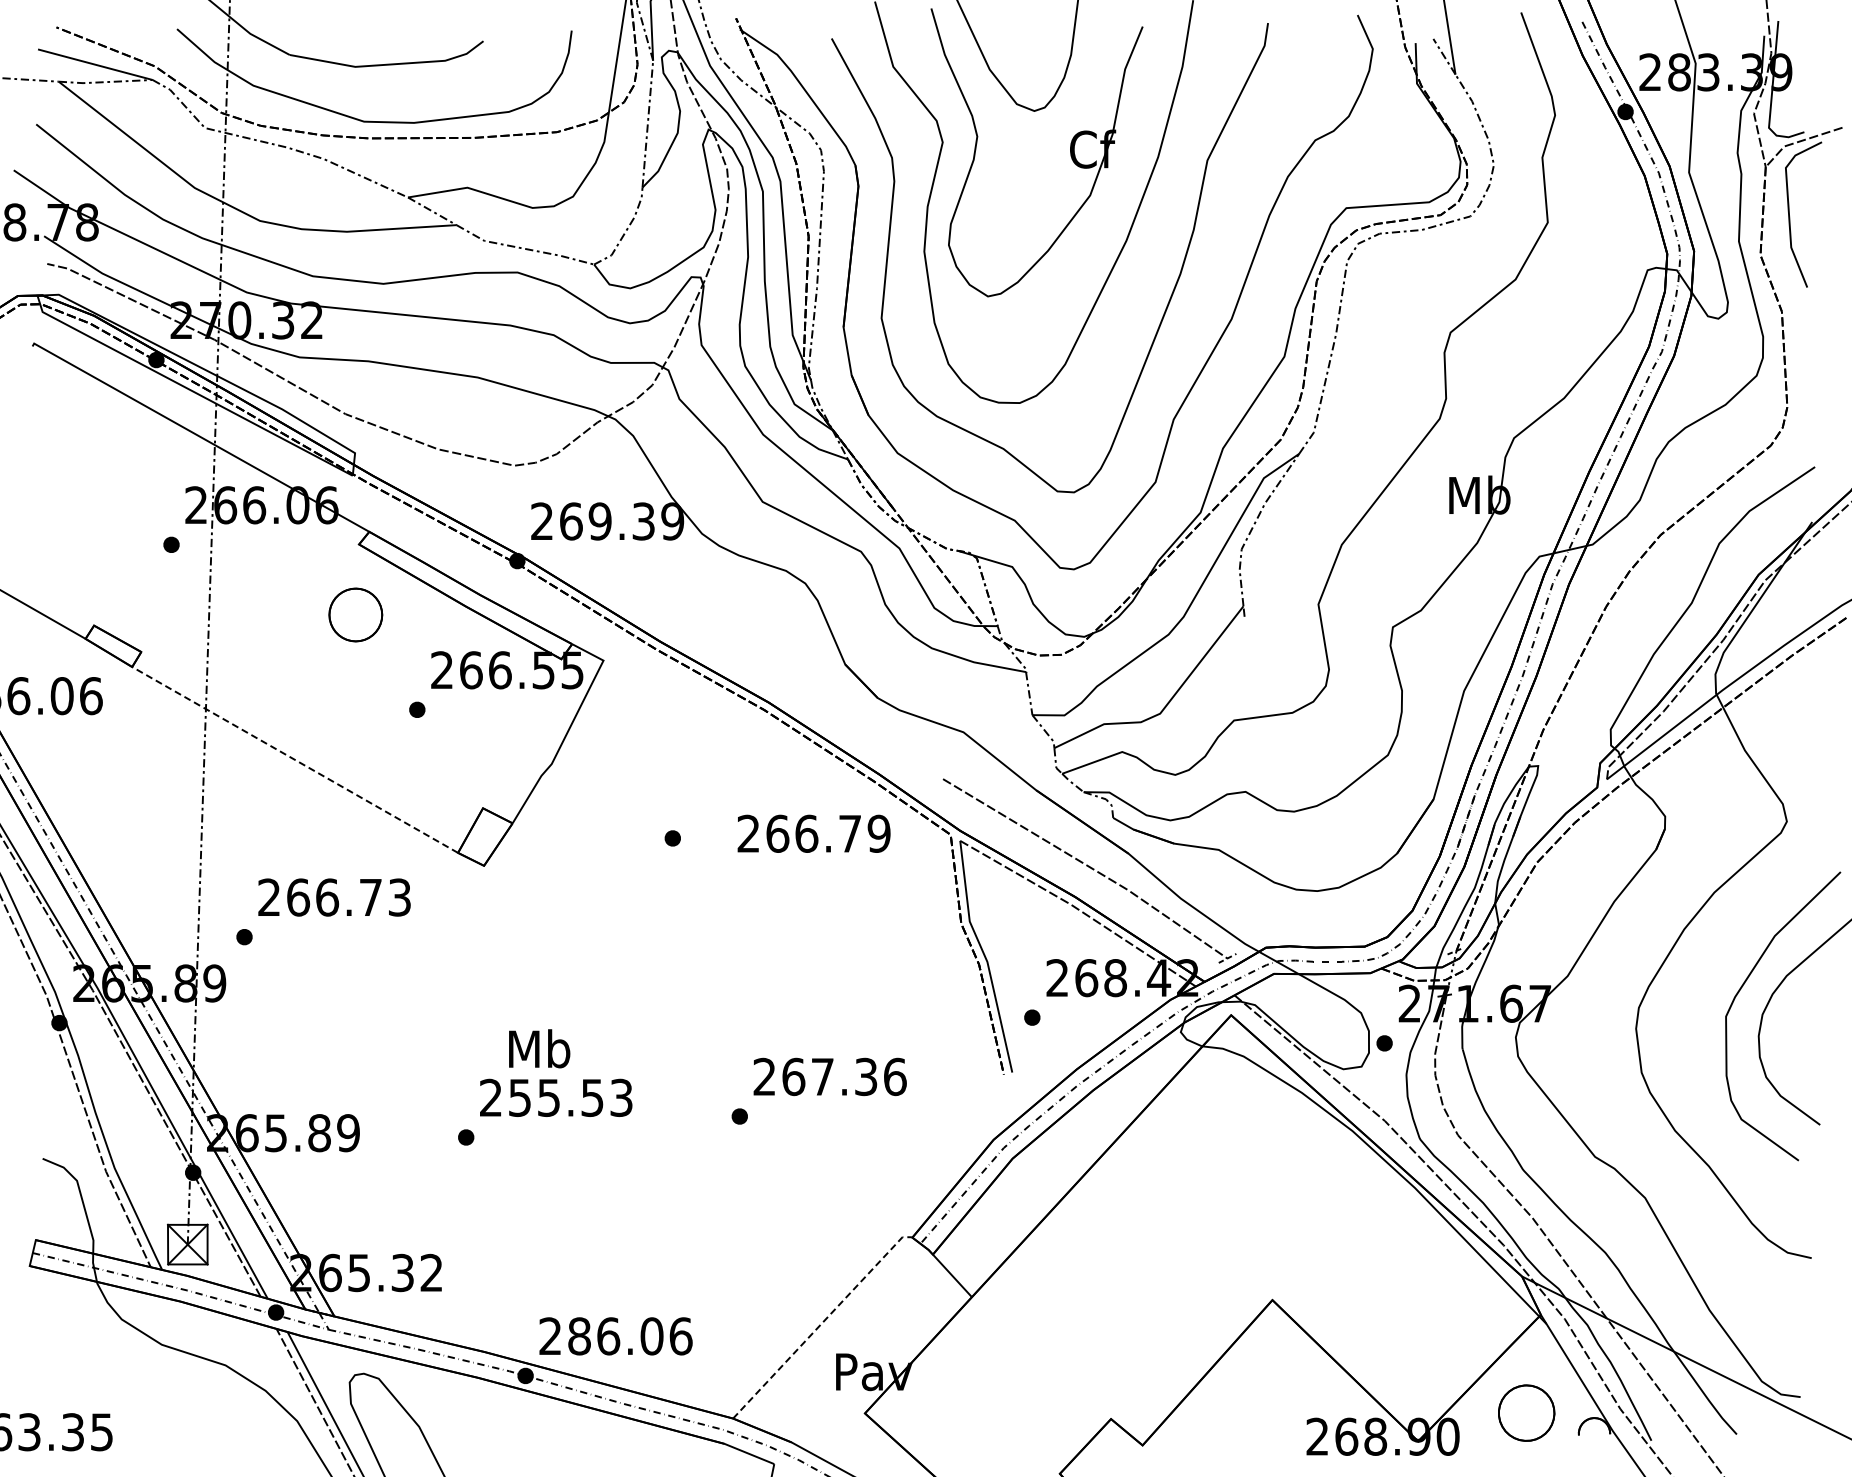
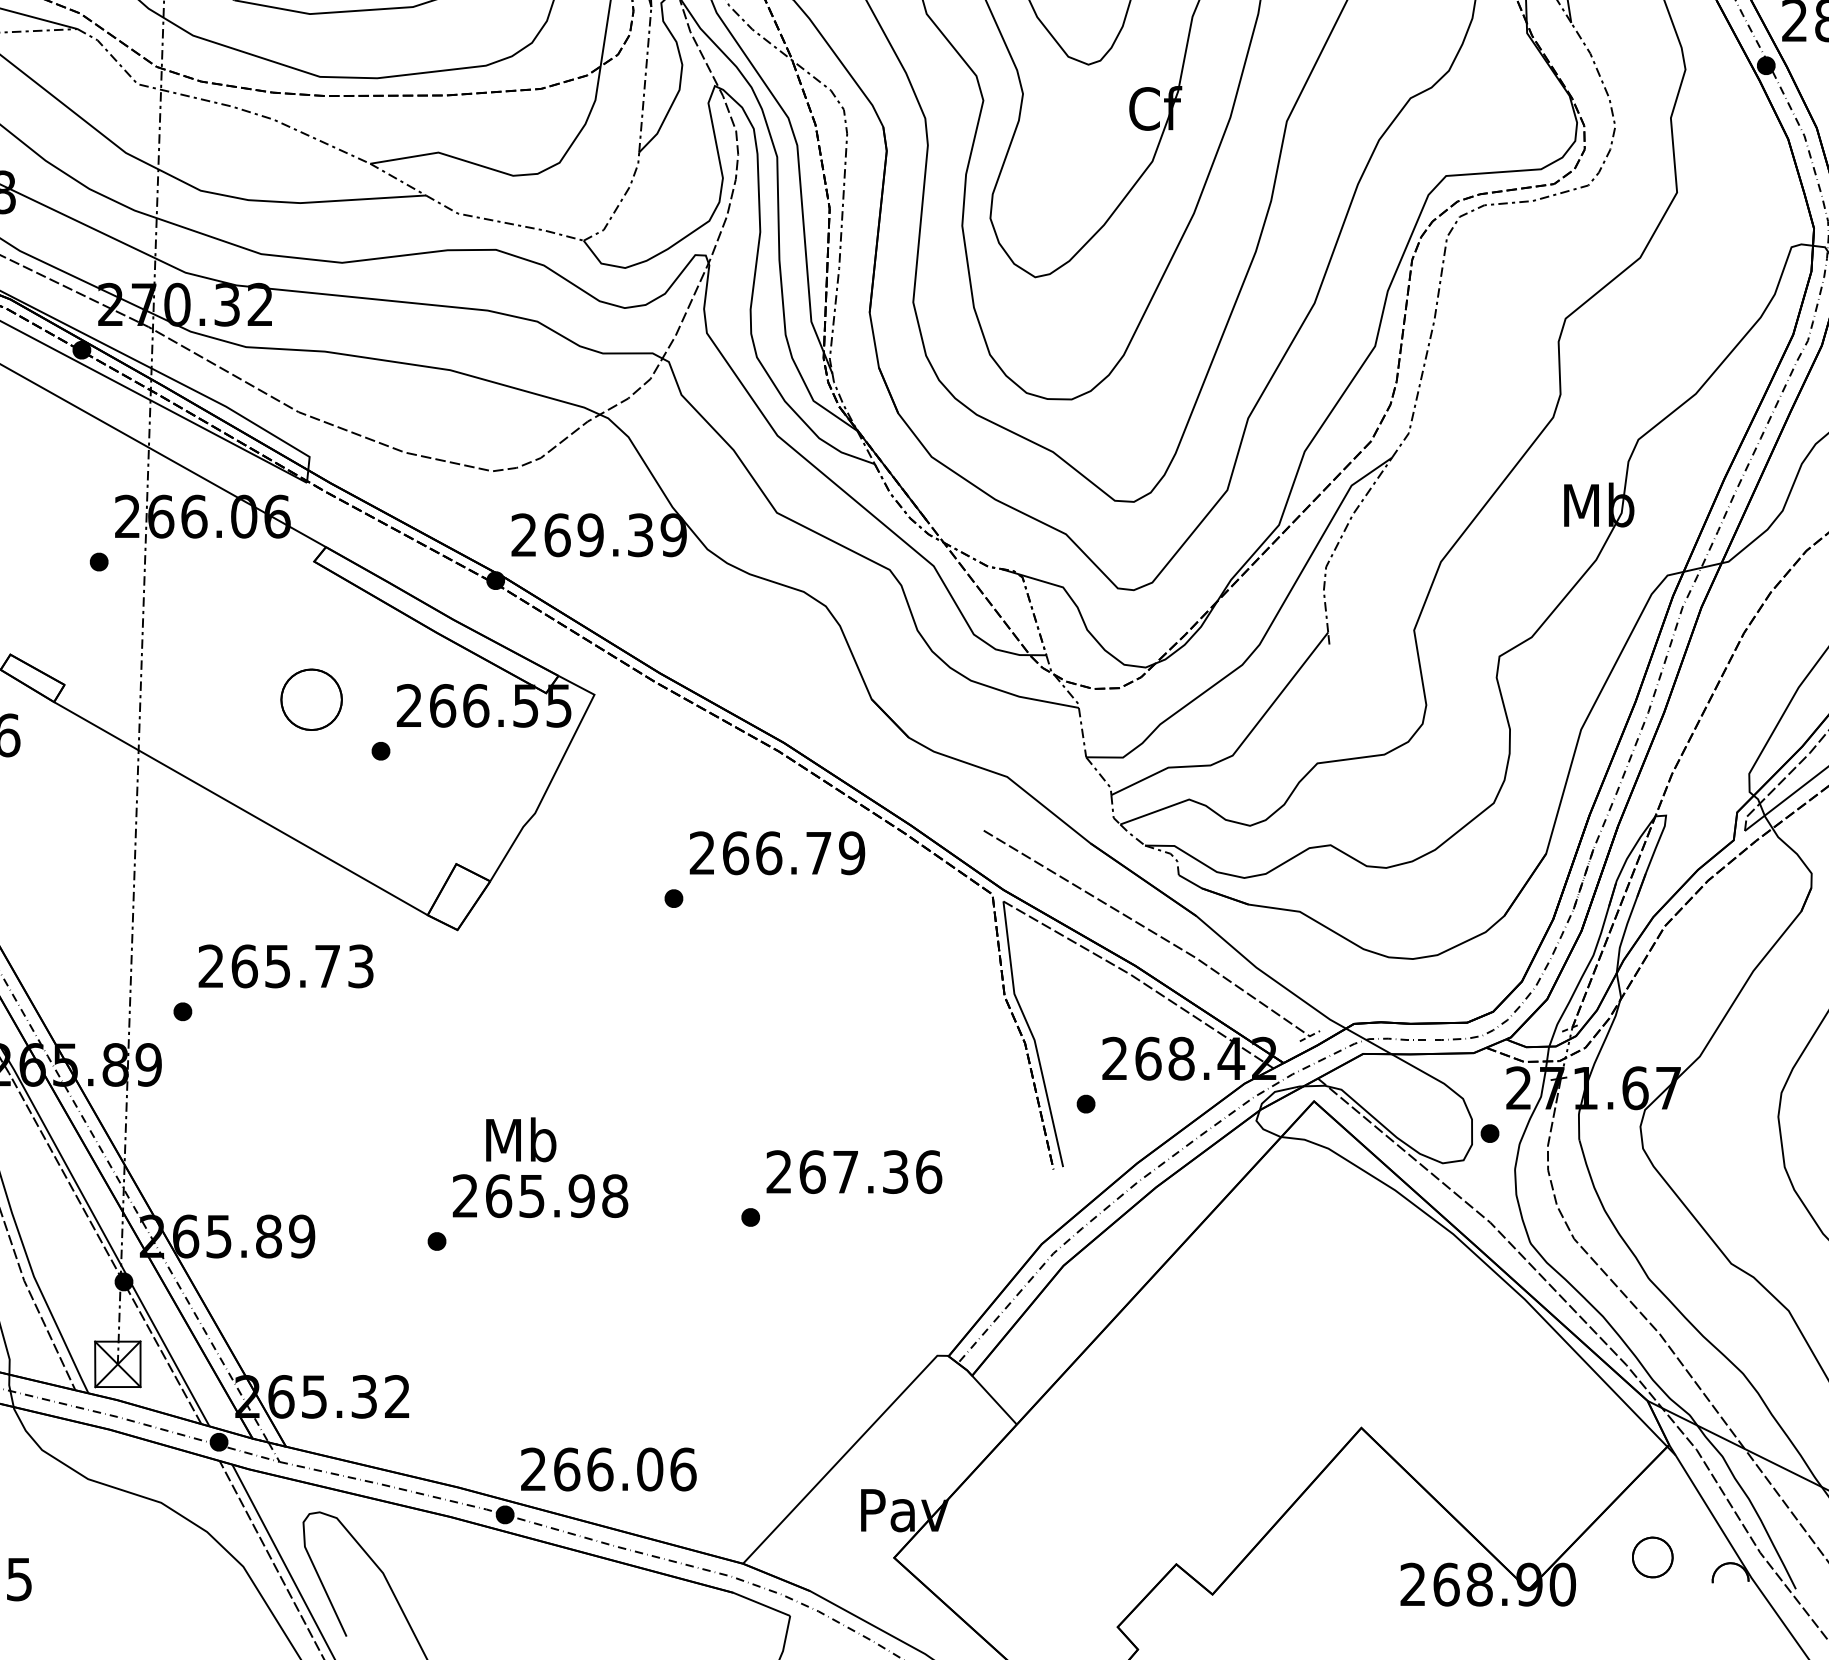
part: (355, 614) -> (311, 699), moved
line: (295, 759) -> (241, 808), dashed -> solid
text: (813, 833) -> (776, 852), moved
text: (327, 897) -> (278, 966), 266.73 -> 265.73
text: (570, 1097) -> (556, 1195), 255.53 -> 265.98
line: (822, 1323) -> (845, 1454), dashed -> solid
text: (579, 1336) -> (566, 1469), 286.06 -> 266.06
part: (1526, 1412) -> (1652, 1556), size x0.62

